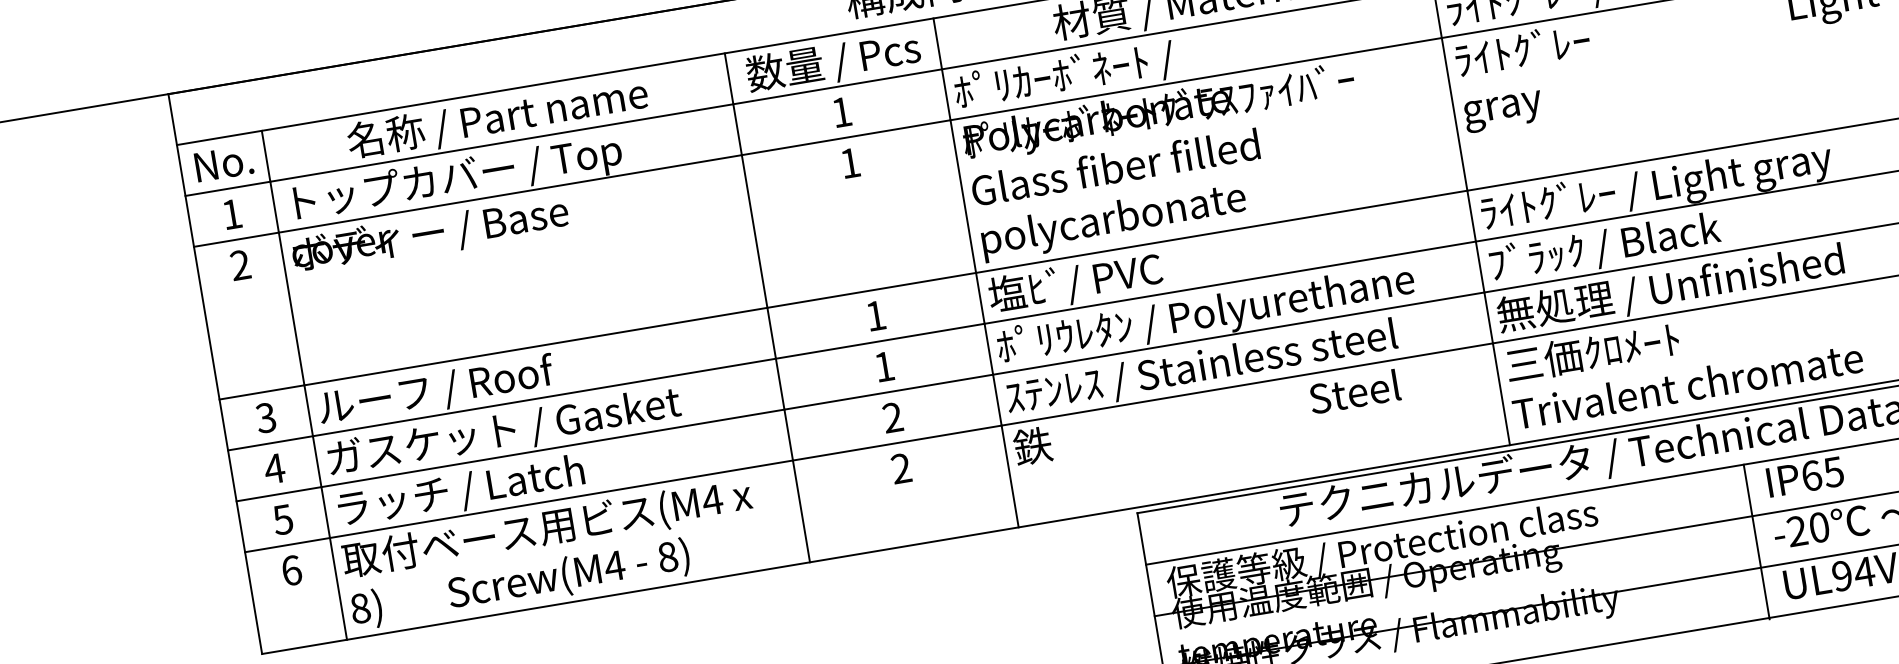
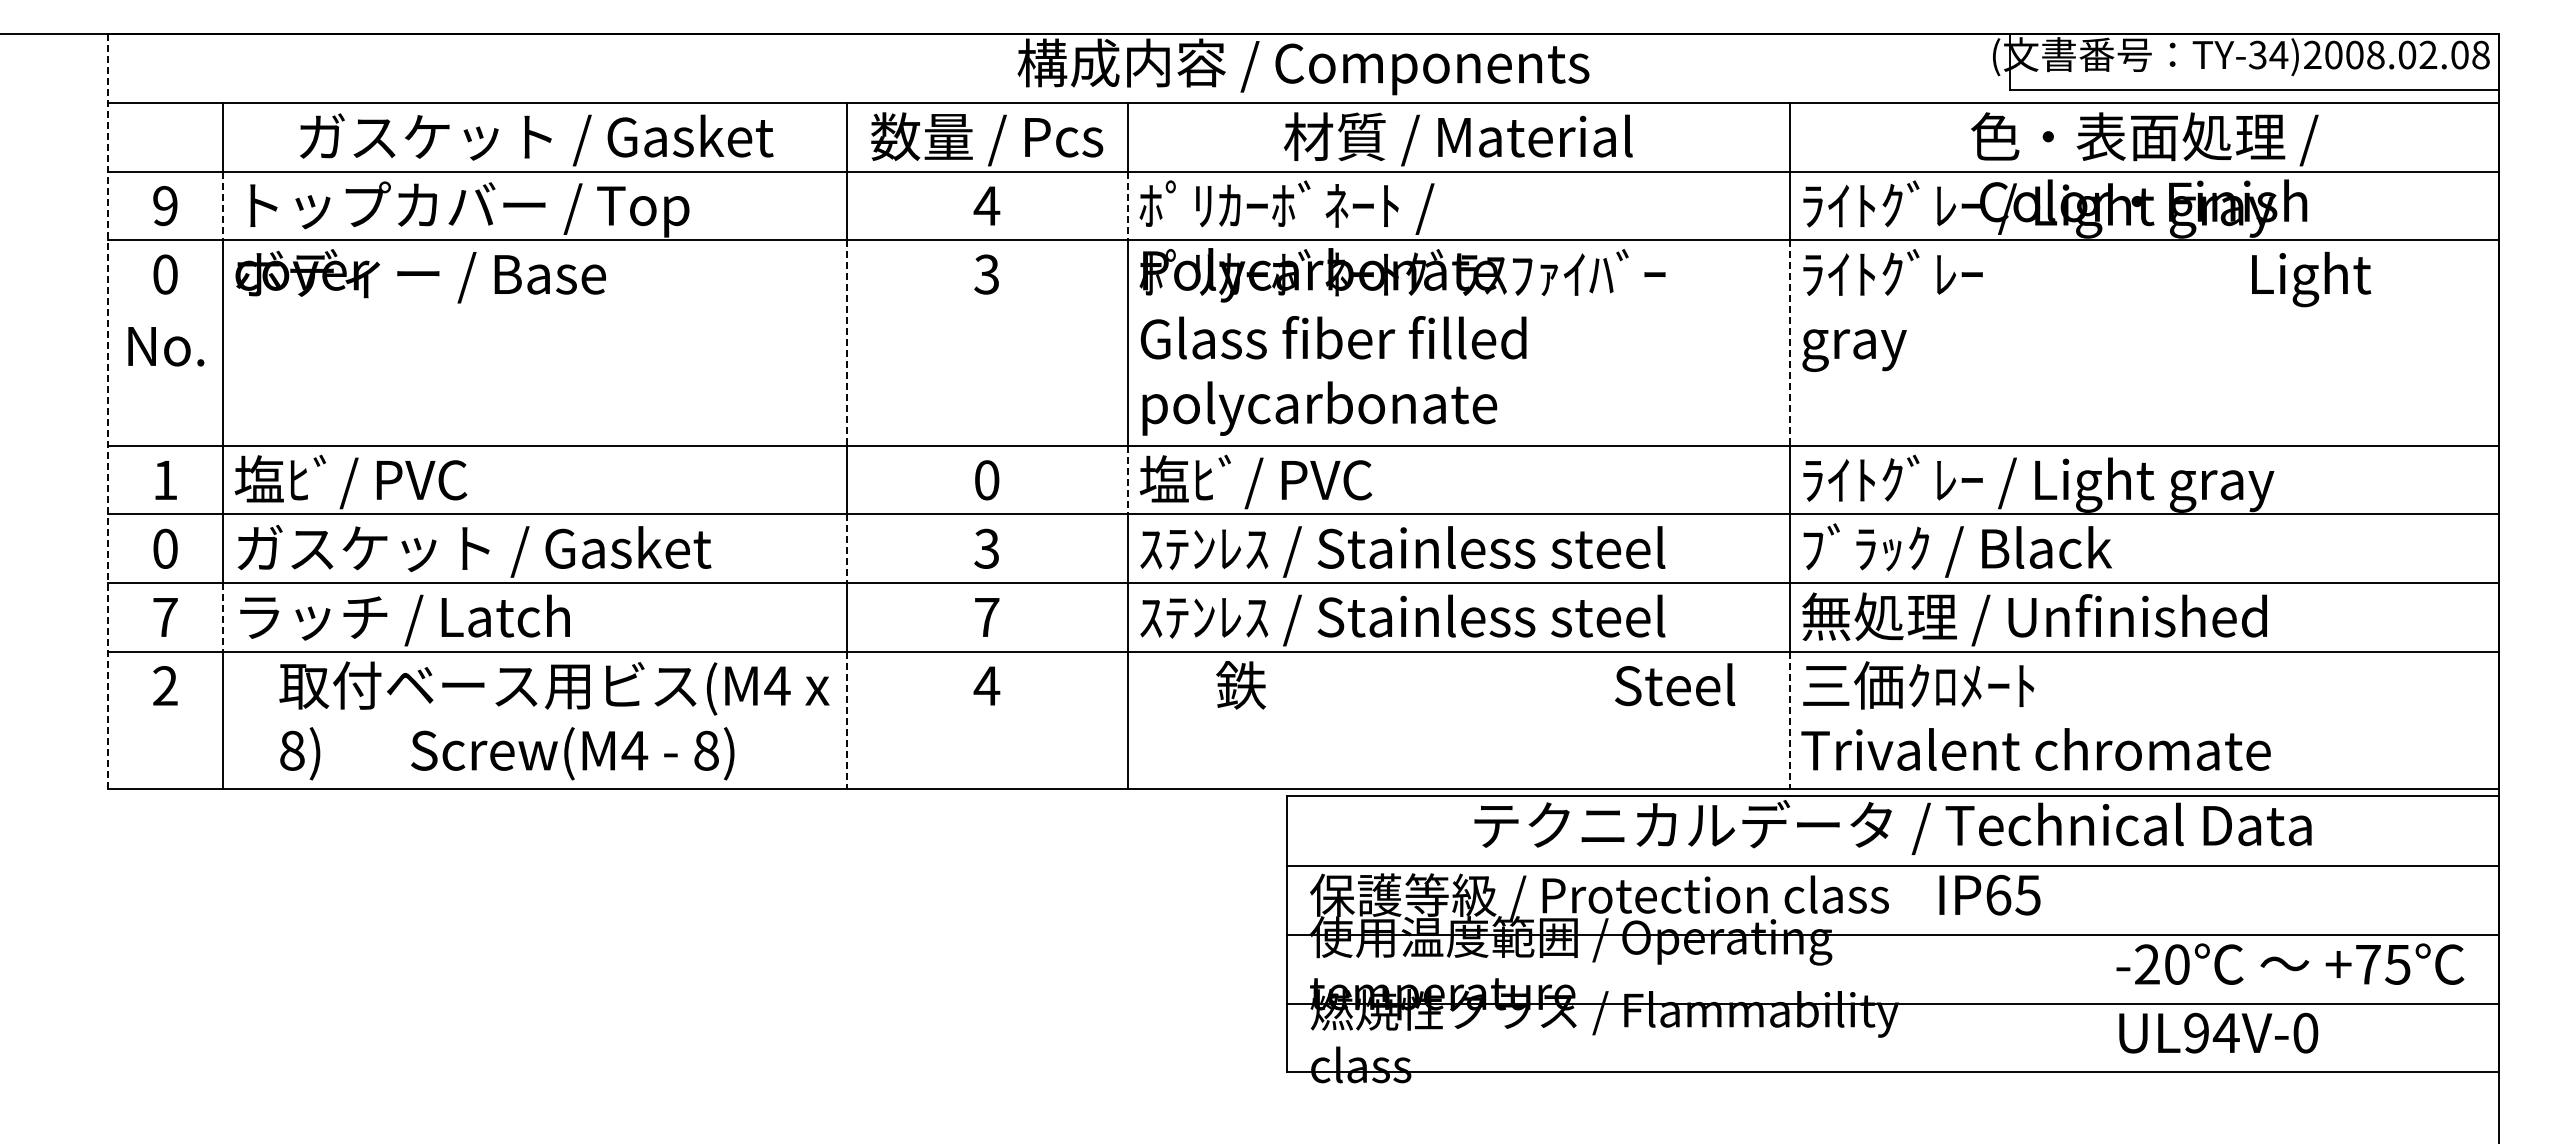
line: (946, 95) -> (1127, 206), solid -> dashed
text: (841, 112) -> (986, 205), 1 -> 4
line: (1454, 114) -> (1789, 343), solid -> dashed
text: (499, 118) -> (536, 139), 名称 / Part name -> ガスケット / Gasket
text: (224, 163) -> (166, 346), moved
text: (849, 163) -> (986, 274), 1 -> 3
line: (274, 207) -> (222, 206), solid -> dashed
text: (232, 214) -> (165, 206), 1 -> 9
line: (754, 231) -> (846, 343), solid -> dashed
text: (240, 265) -> (165, 274), 2 -> 0
line: (980, 298) -> (1127, 480), solid -> dashed
text: (1205, 315) -> (1419, 551), ﾎﾟﾘｳﾚﾀﾝ / Polyurethane -> ｽﾃﾝﾚｽ / Stainless steel
text: (876, 316) -> (987, 480), 1 -> 0
text: (883, 366) -> (986, 548), 1 -> 3
line: (215, 373) -> (108, 411), solid -> dashed
line: (780, 384) -> (846, 549), solid -> dashed
text: (435, 390) -> (393, 481), ルーフ / Roof -> 塩ﾋﾞ/ PVC
line: (1501, 394) -> (1789, 720), solid -> dashed
text: (892, 417) -> (986, 616), 2 -> 7
text: (1206, 417) -> (1475, 685), moved
text: (265, 418) -> (164, 480), 3 -> 1
text: (274, 468) -> (165, 548), 4 -> 0
text: (900, 468) -> (986, 685), 2 -> 4
text: (1804, 476) -> (1989, 894), moved
line: (801, 511) -> (846, 720), solid -> dashed
line: (325, 512) -> (222, 617), solid -> dashed
text: (282, 519) -> (164, 617), 5 -> 7
line: (1756, 541) -> (2091, 969), removed
text: (551, 553) -> (554, 720), moved
text: (291, 570) -> (165, 686), 6 -> 2

